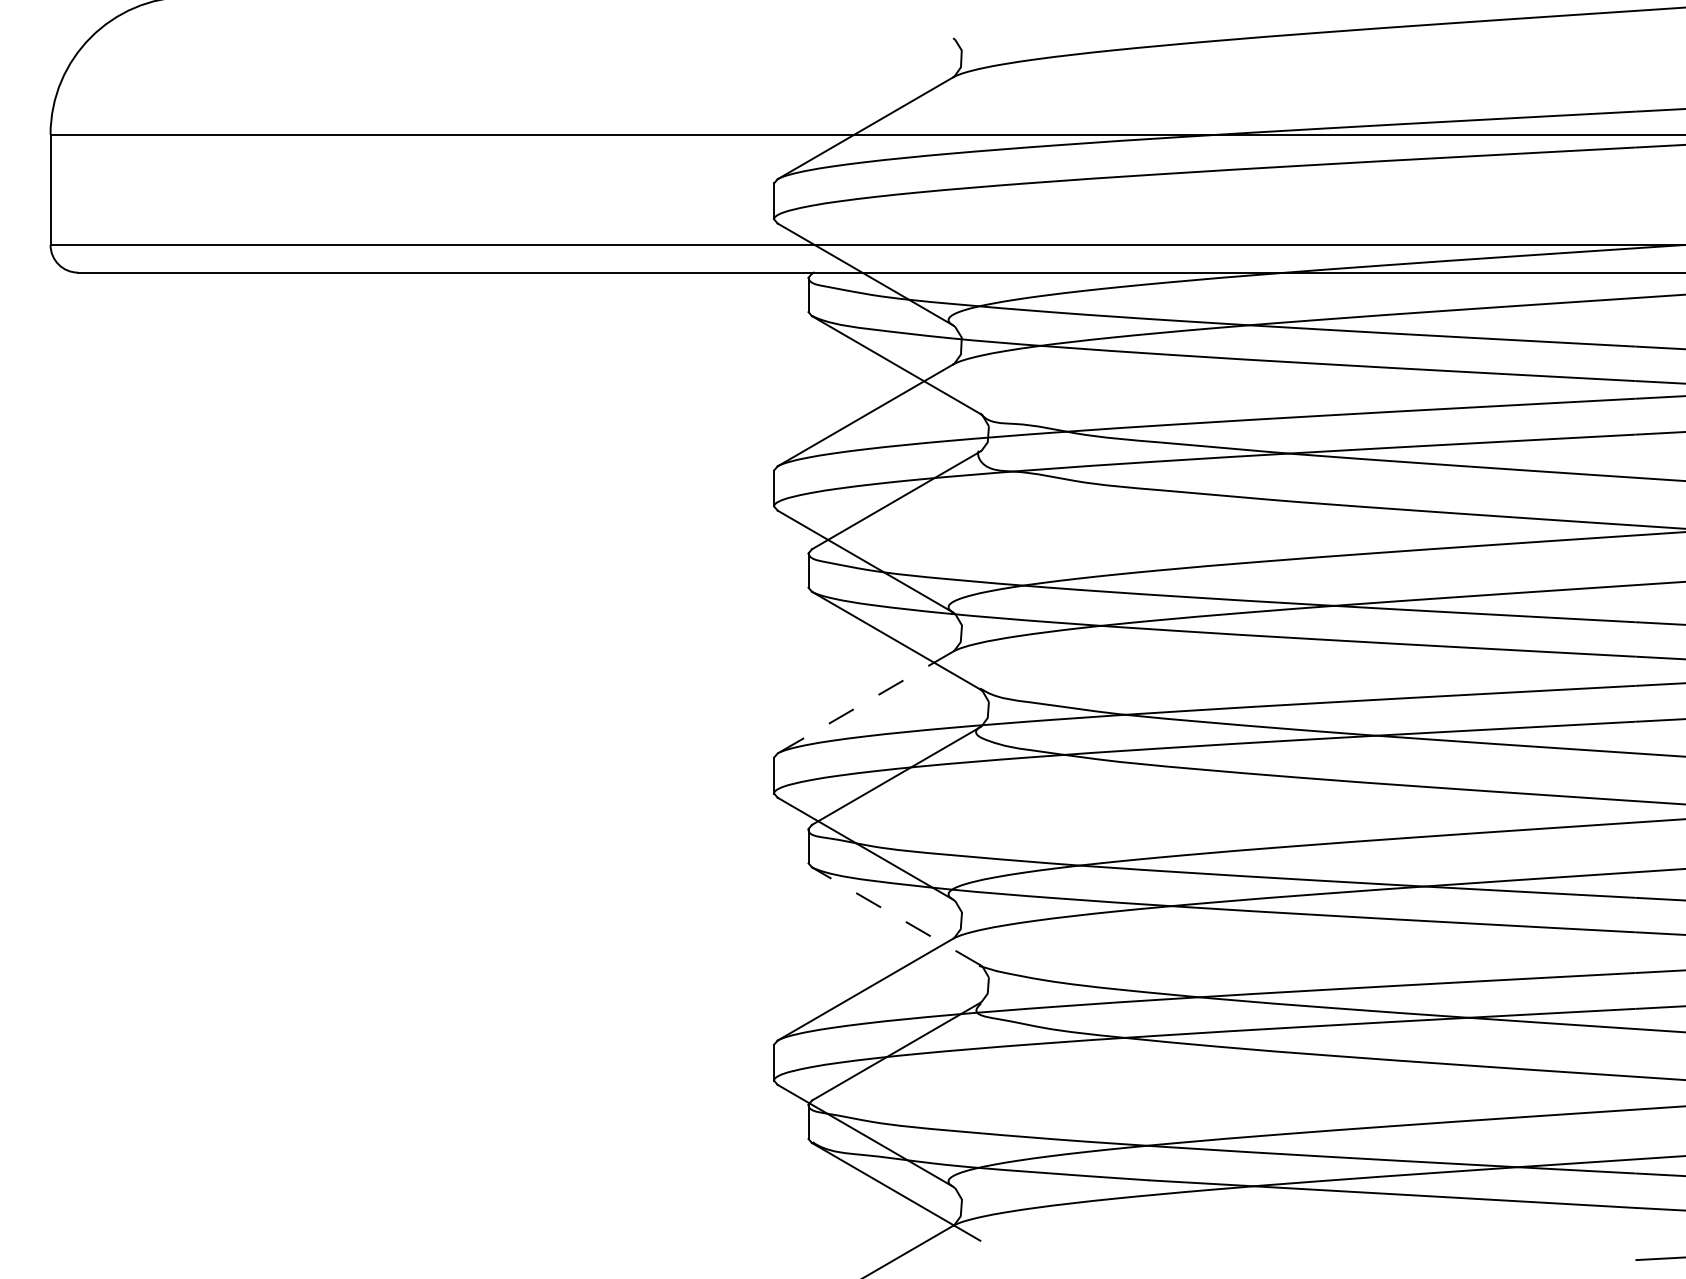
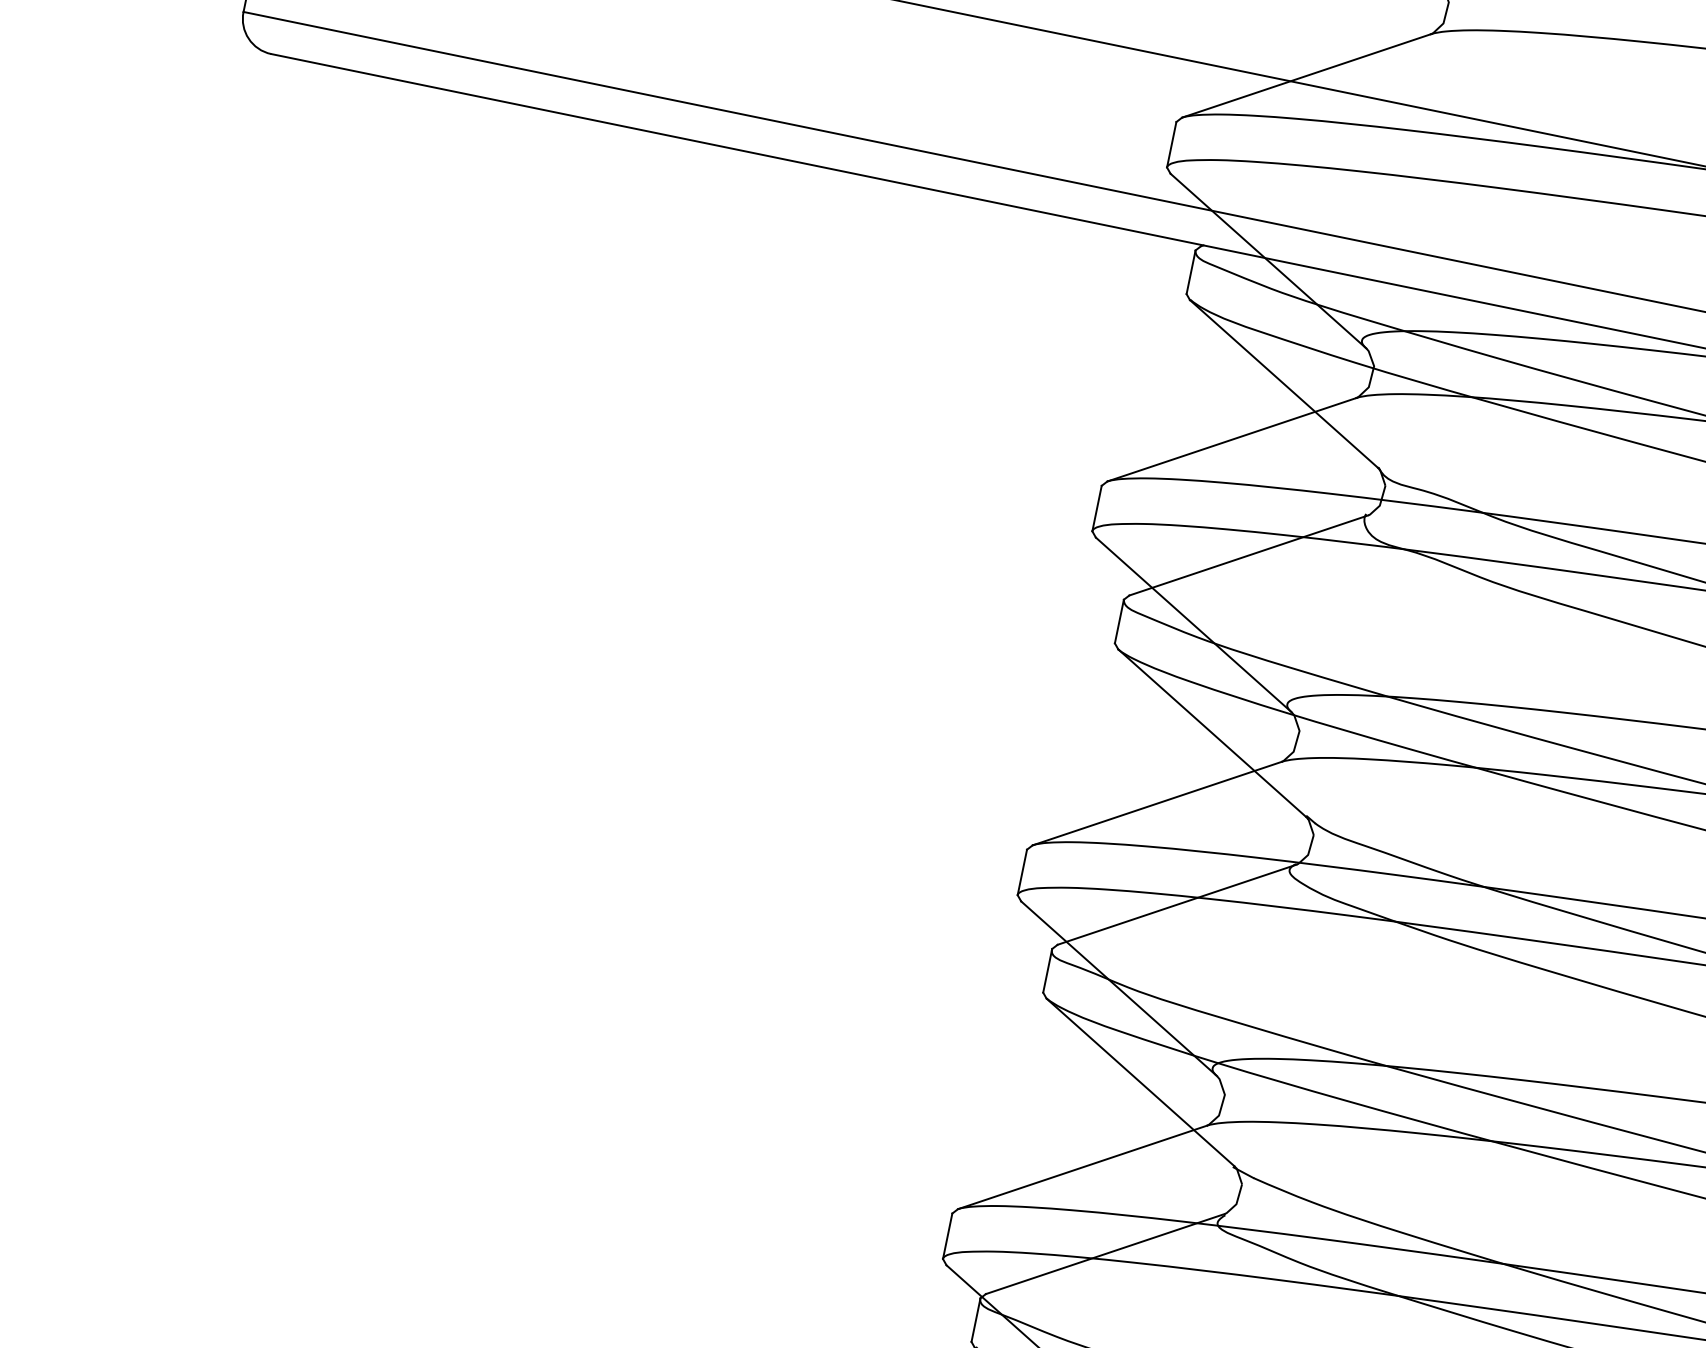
line: (864, 702) -> (1155, 803), dashed -> solid
line: (895, 916) -> (1139, 1082), dashed -> solid

